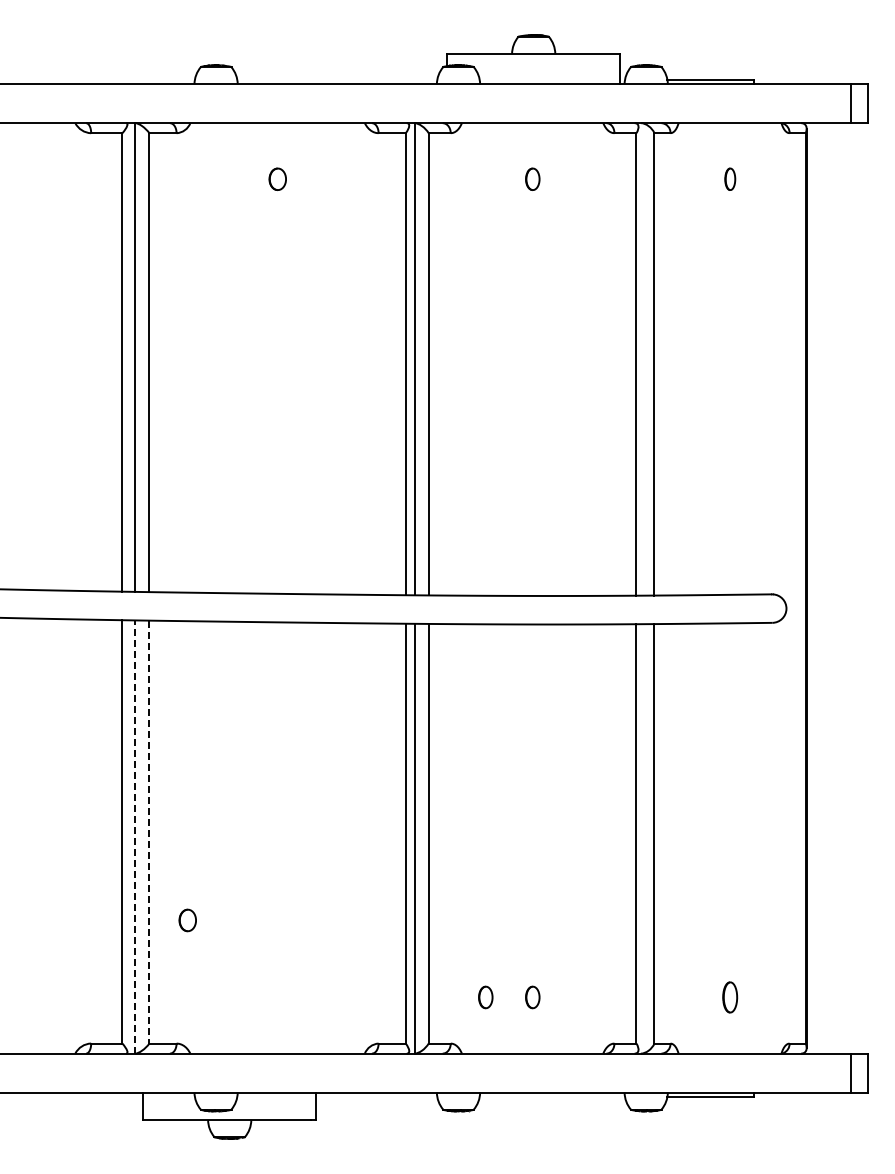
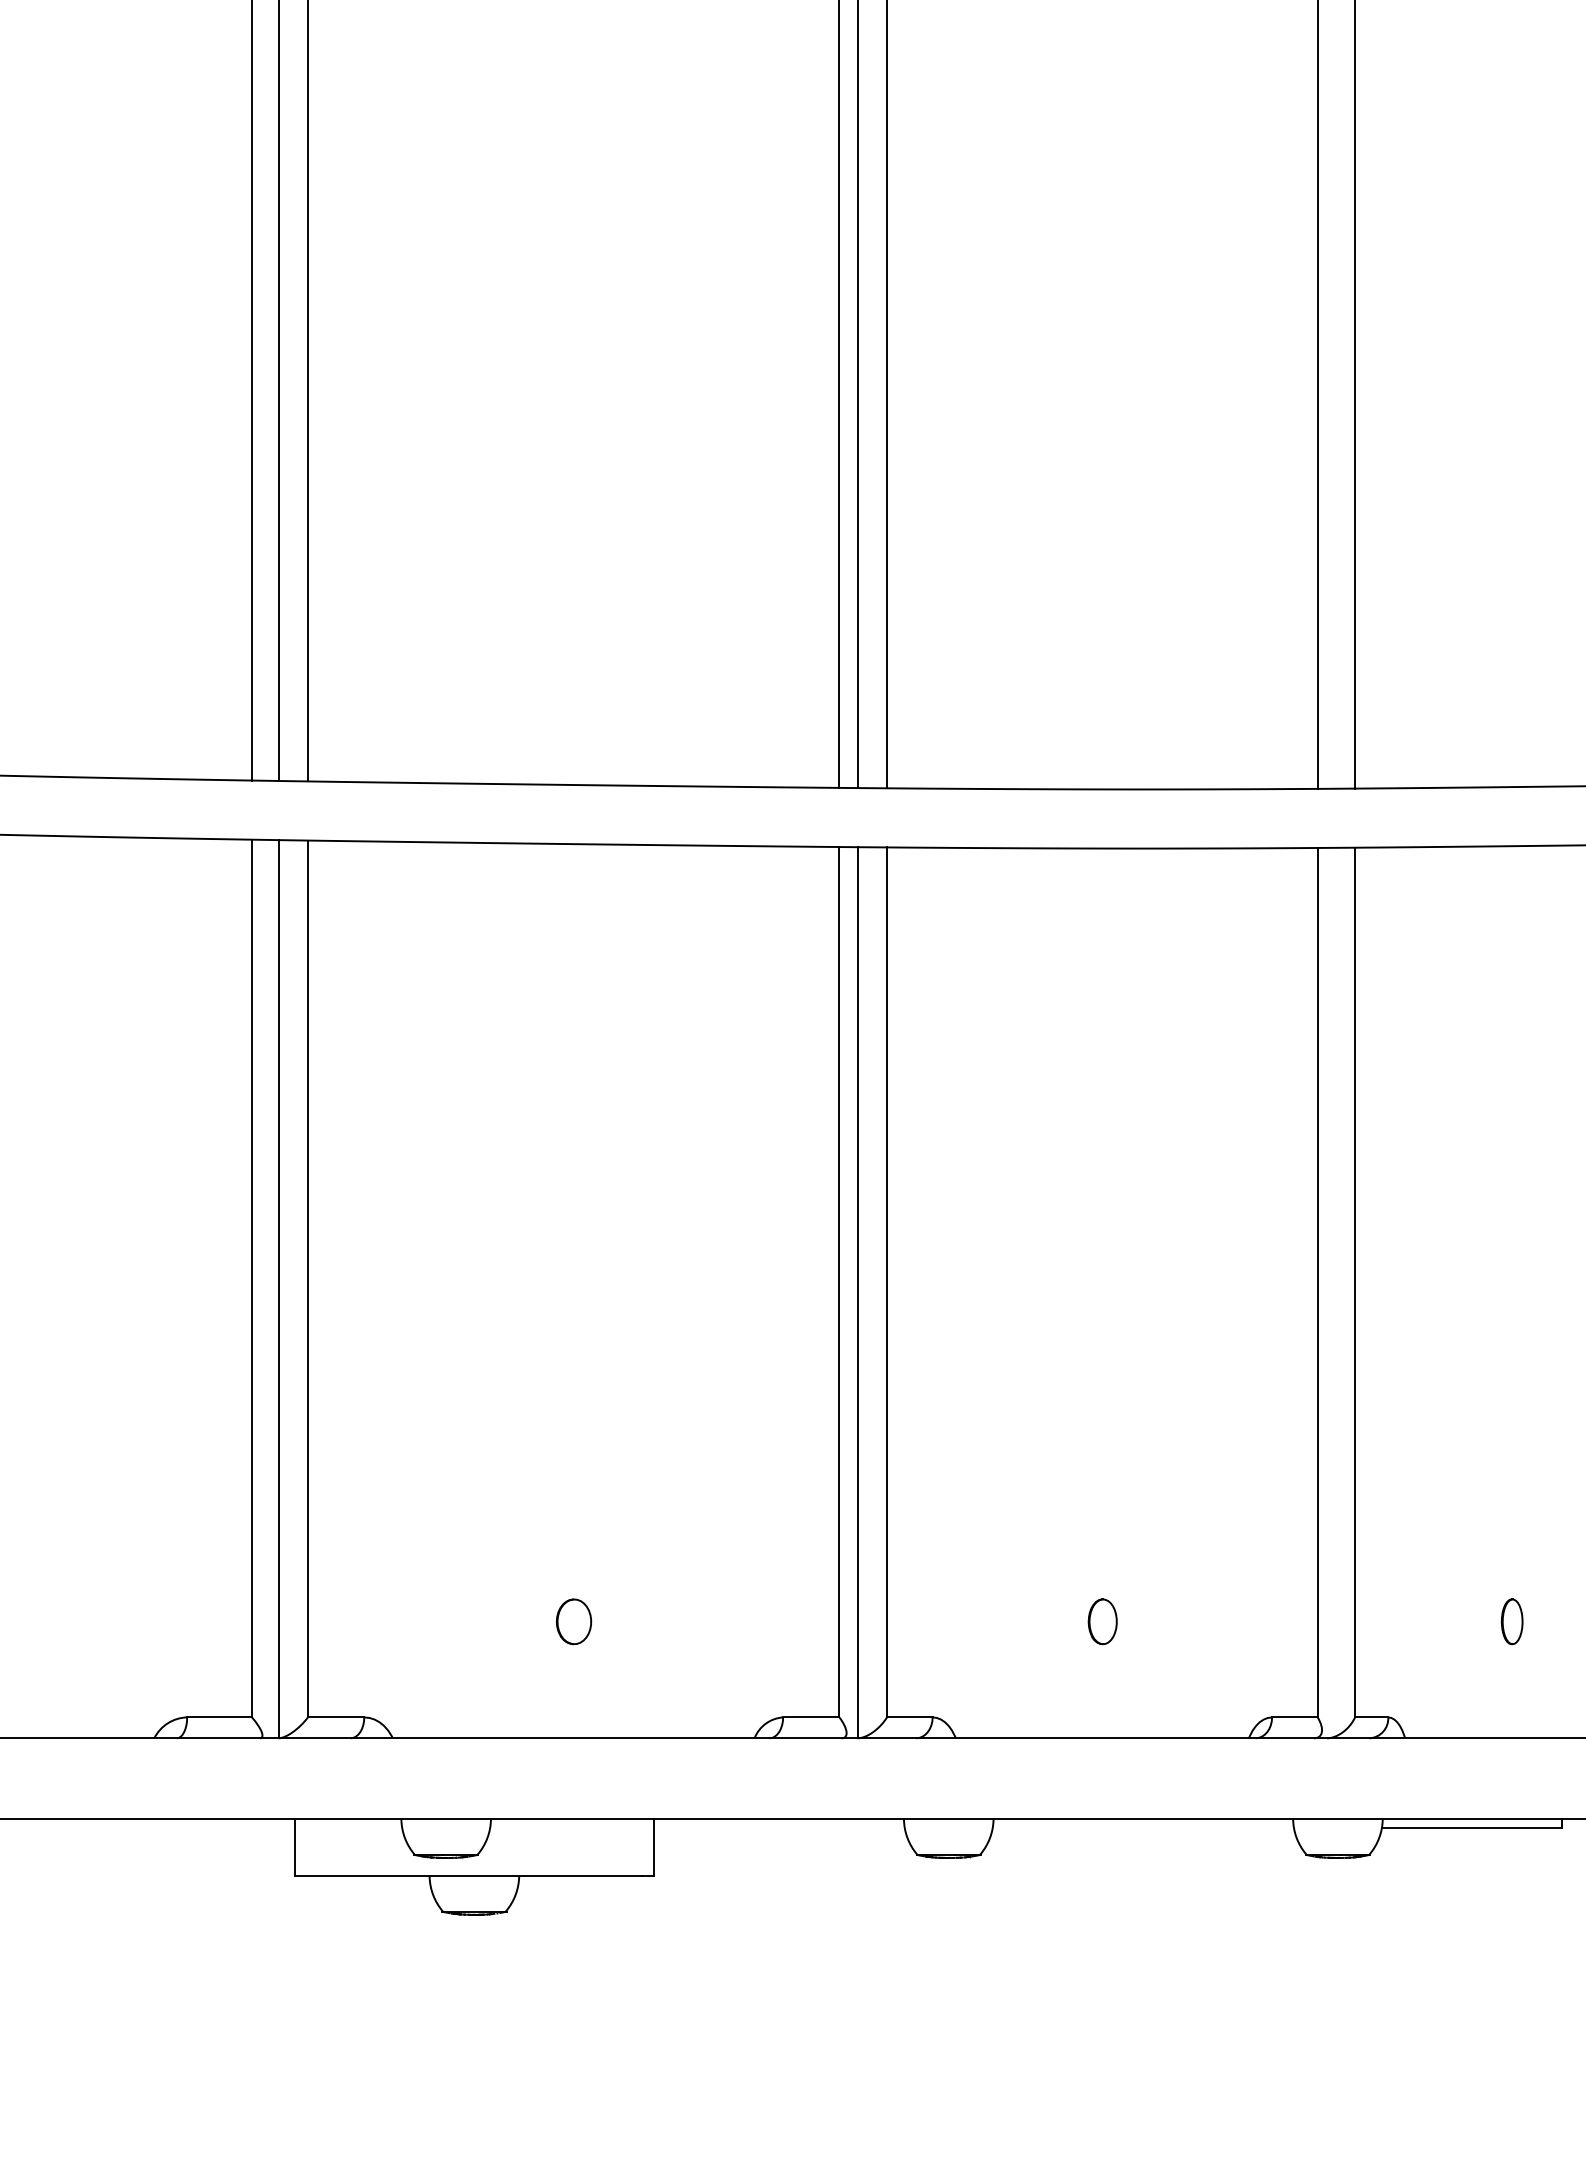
line: (149, 832) -> (308, 1279), dashed -> solid
line: (135, 837) -> (279, 1290), dashed -> solid
part: (187, 920) -> (573, 1621), moved
part: (485, 997) -> (1004, 1621), removed
part: (730, 997) -> (1512, 1621), size x0.71

